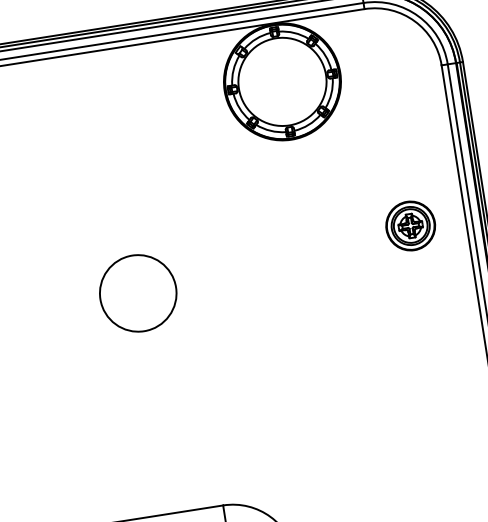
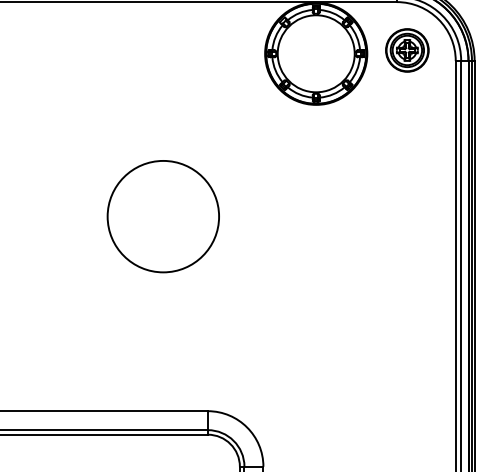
part: (410, 226) -> (407, 50), moved
circle: (137, 293) -> (162, 216), size x1.67

